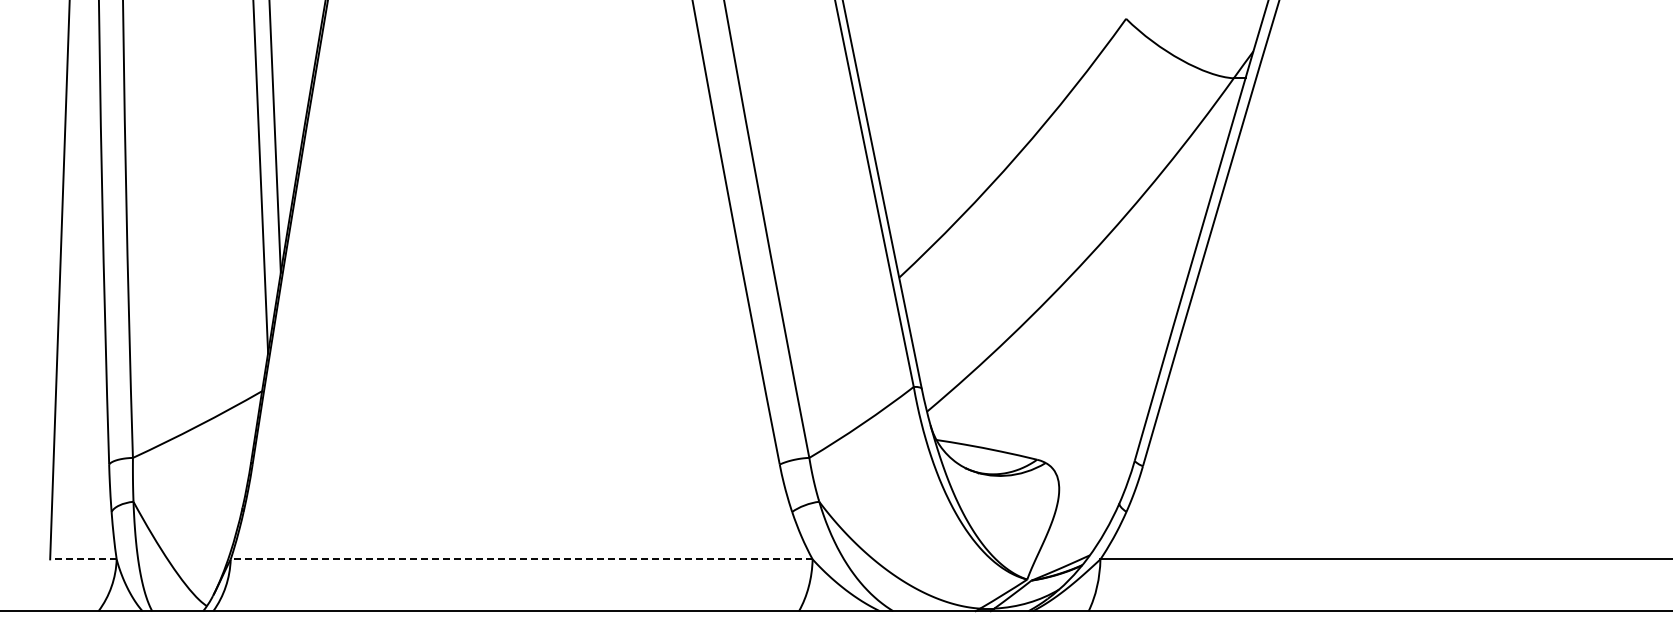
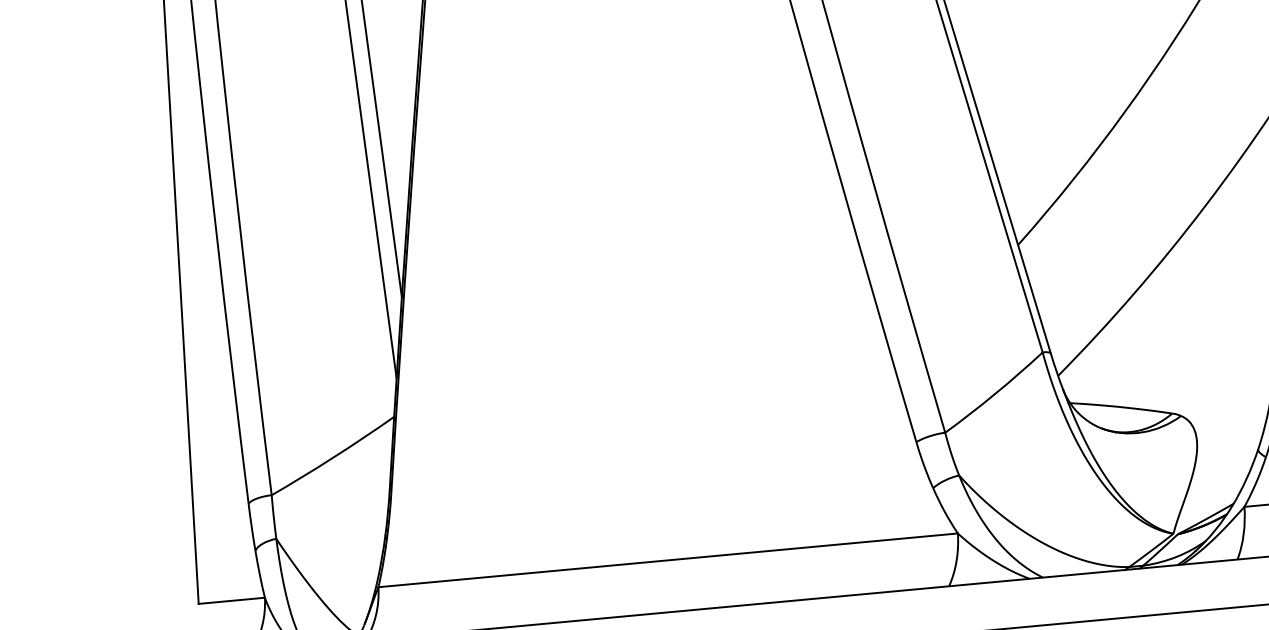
line: (82, 559) -> (230, 601), dashed -> solid
line: (521, 559) -> (667, 560), dashed -> solid

